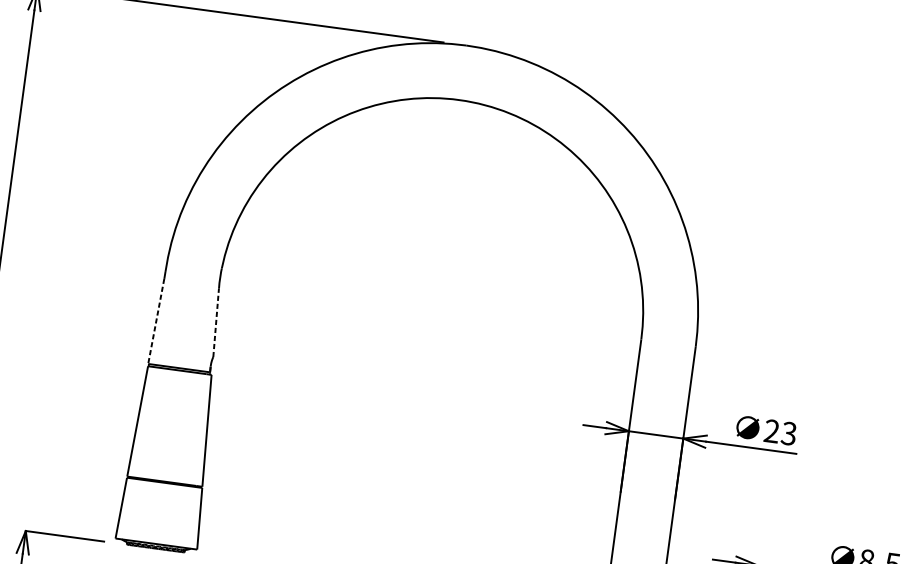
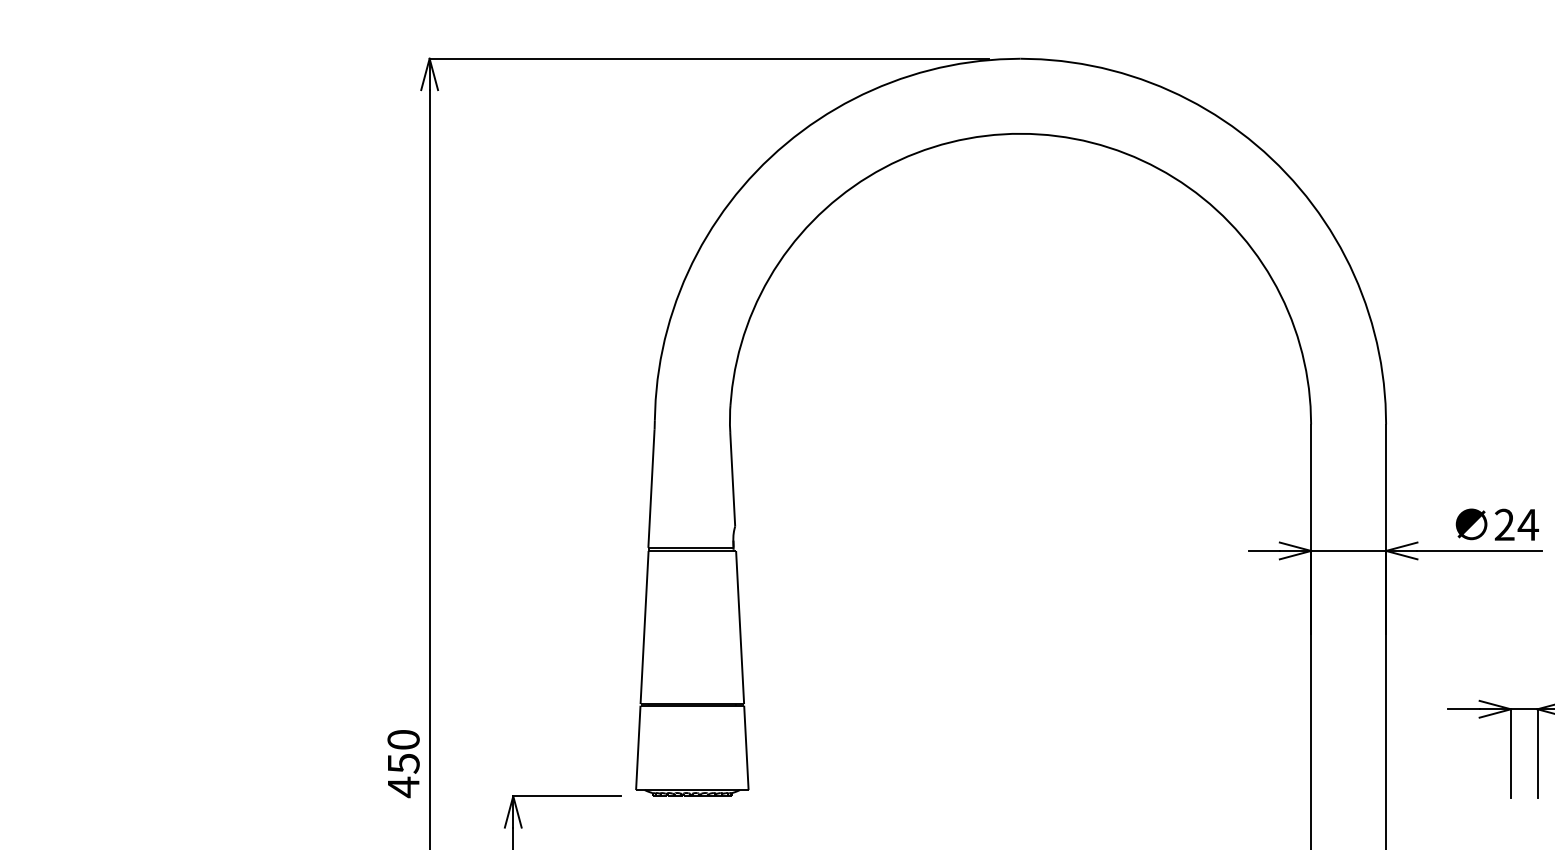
line: (156, 321) -> (651, 489), dashed -> solid
line: (216, 322) -> (732, 479), dashed -> solid
text: (789, 433) -> (1528, 524), 23 -> 24

